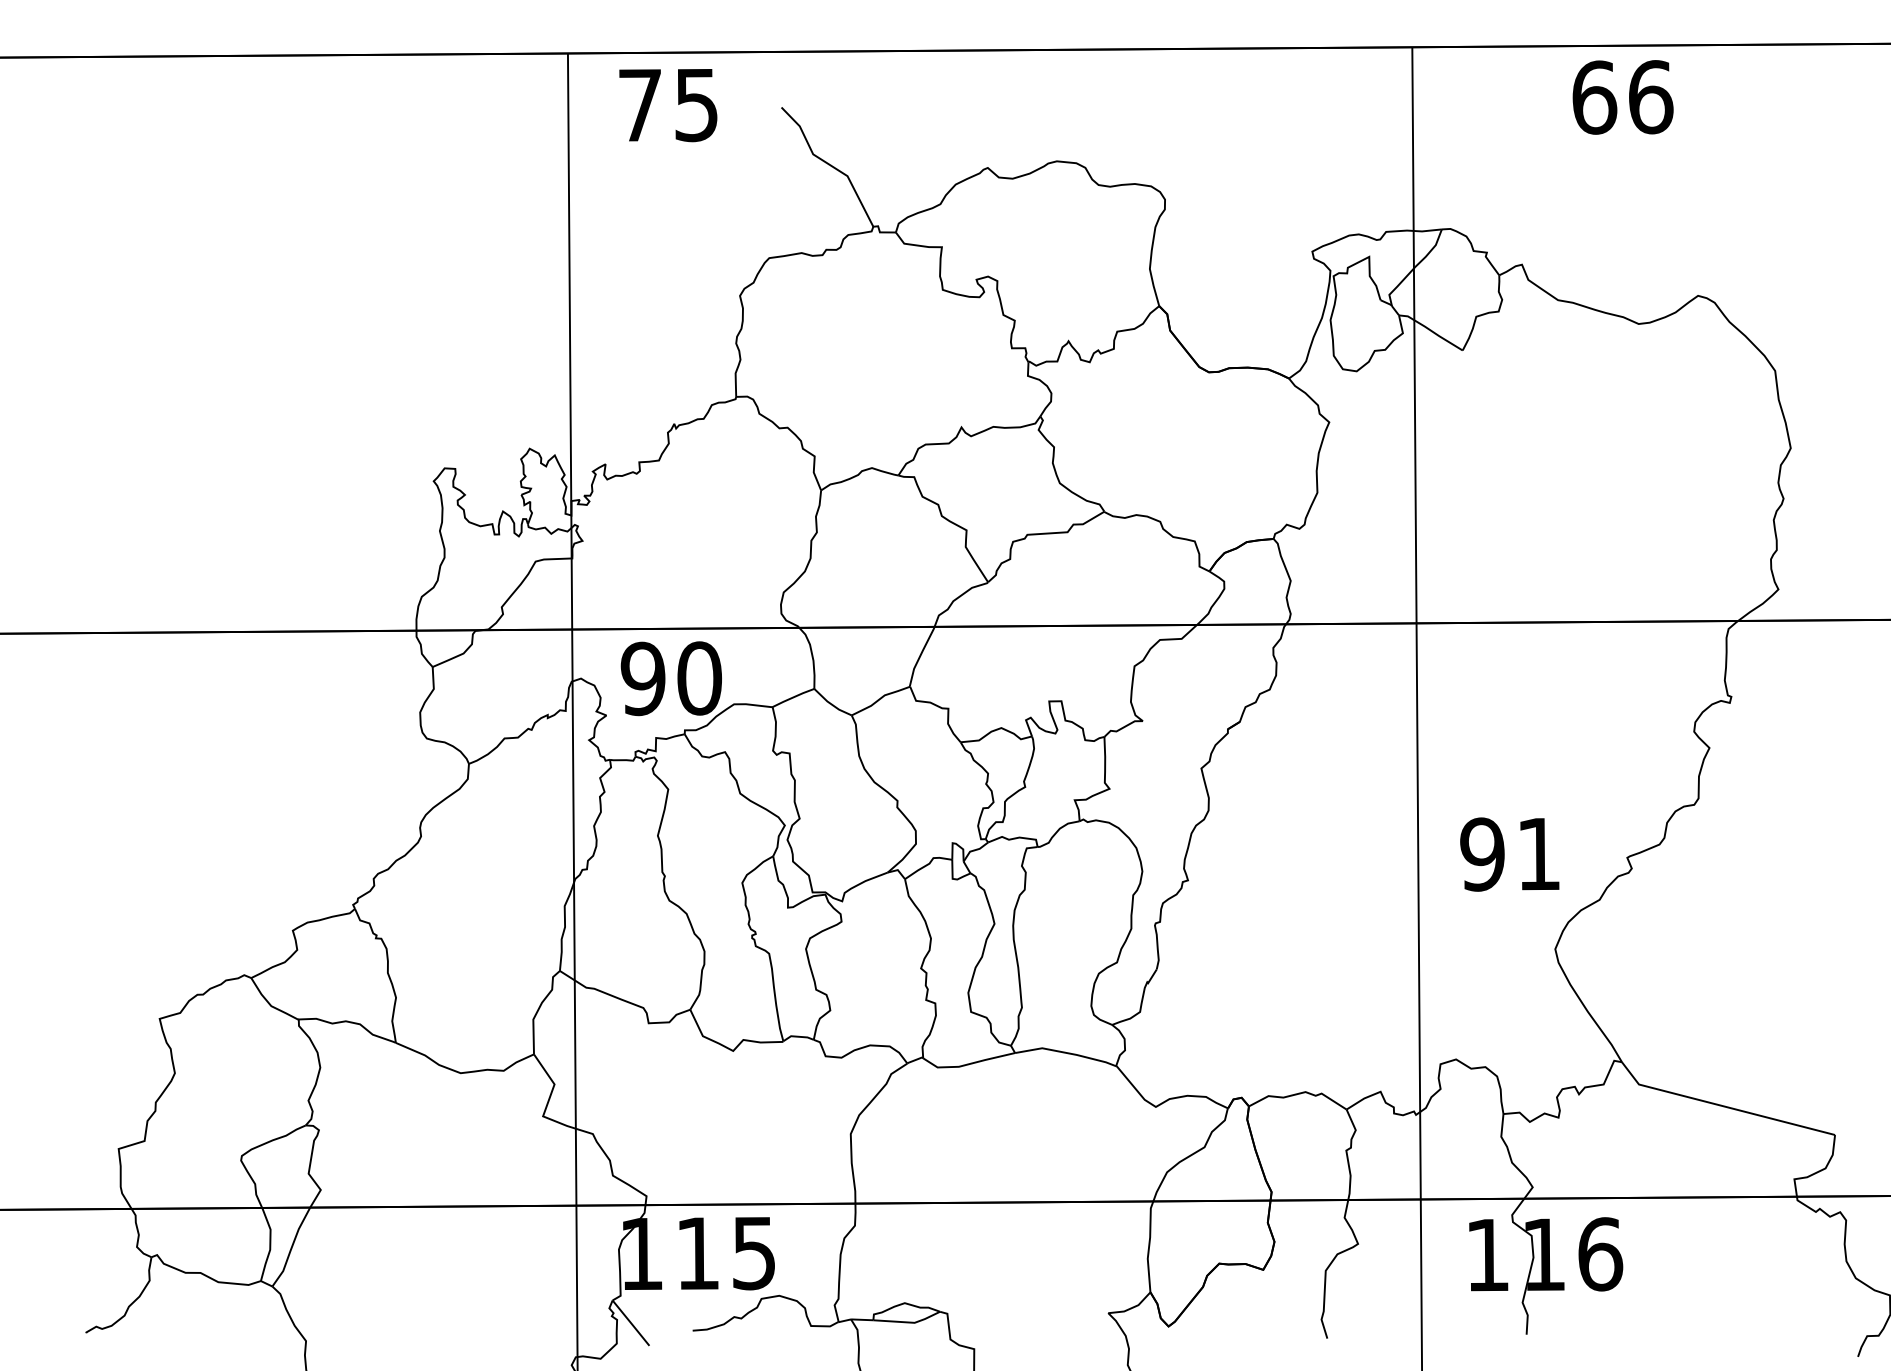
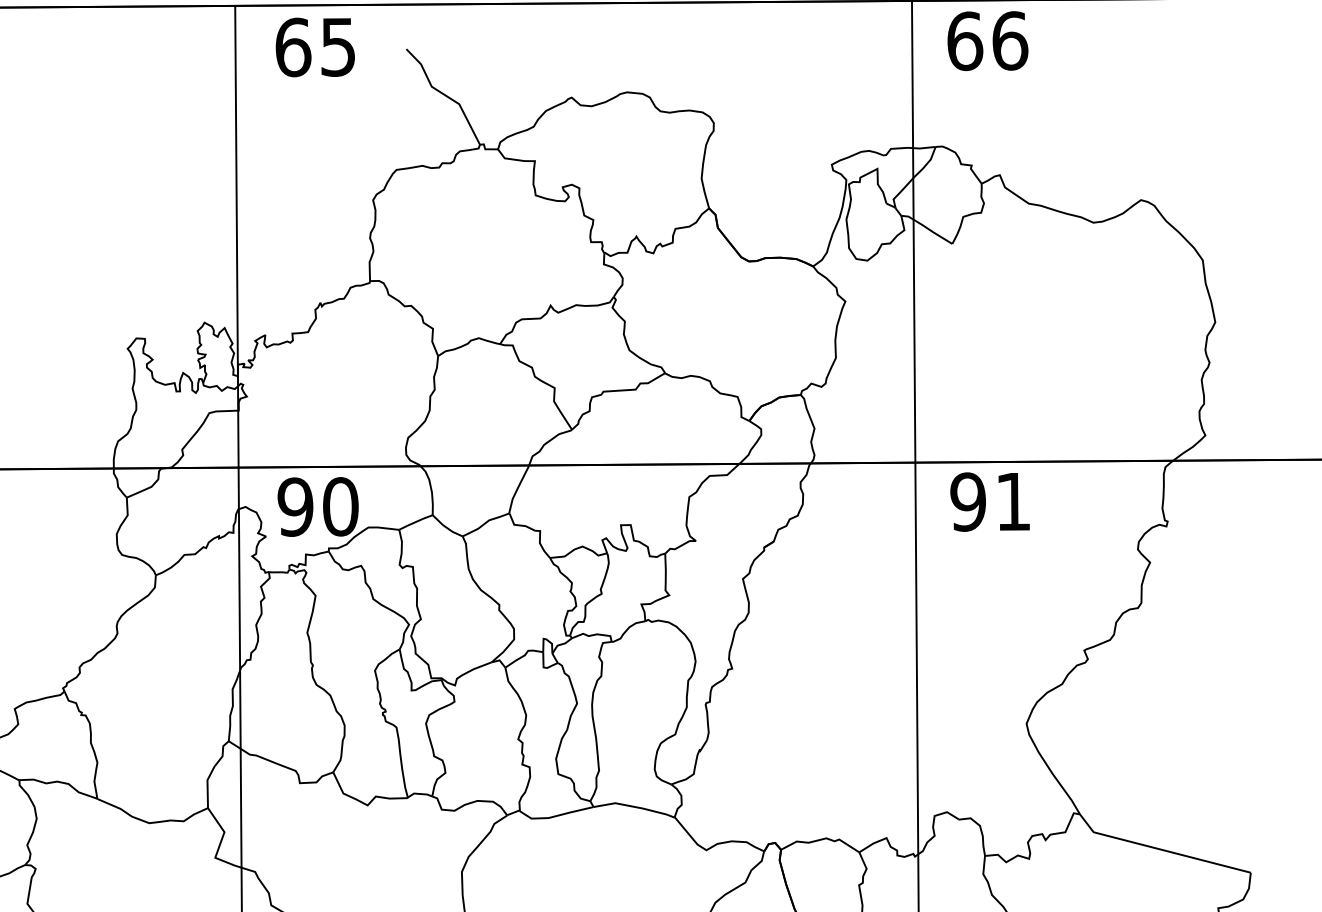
text: (1622, 97) -> (987, 41), moved
text: (640, 105) -> (293, 47), 75 -> 65
text: (1509, 854) -> (989, 502), moved

